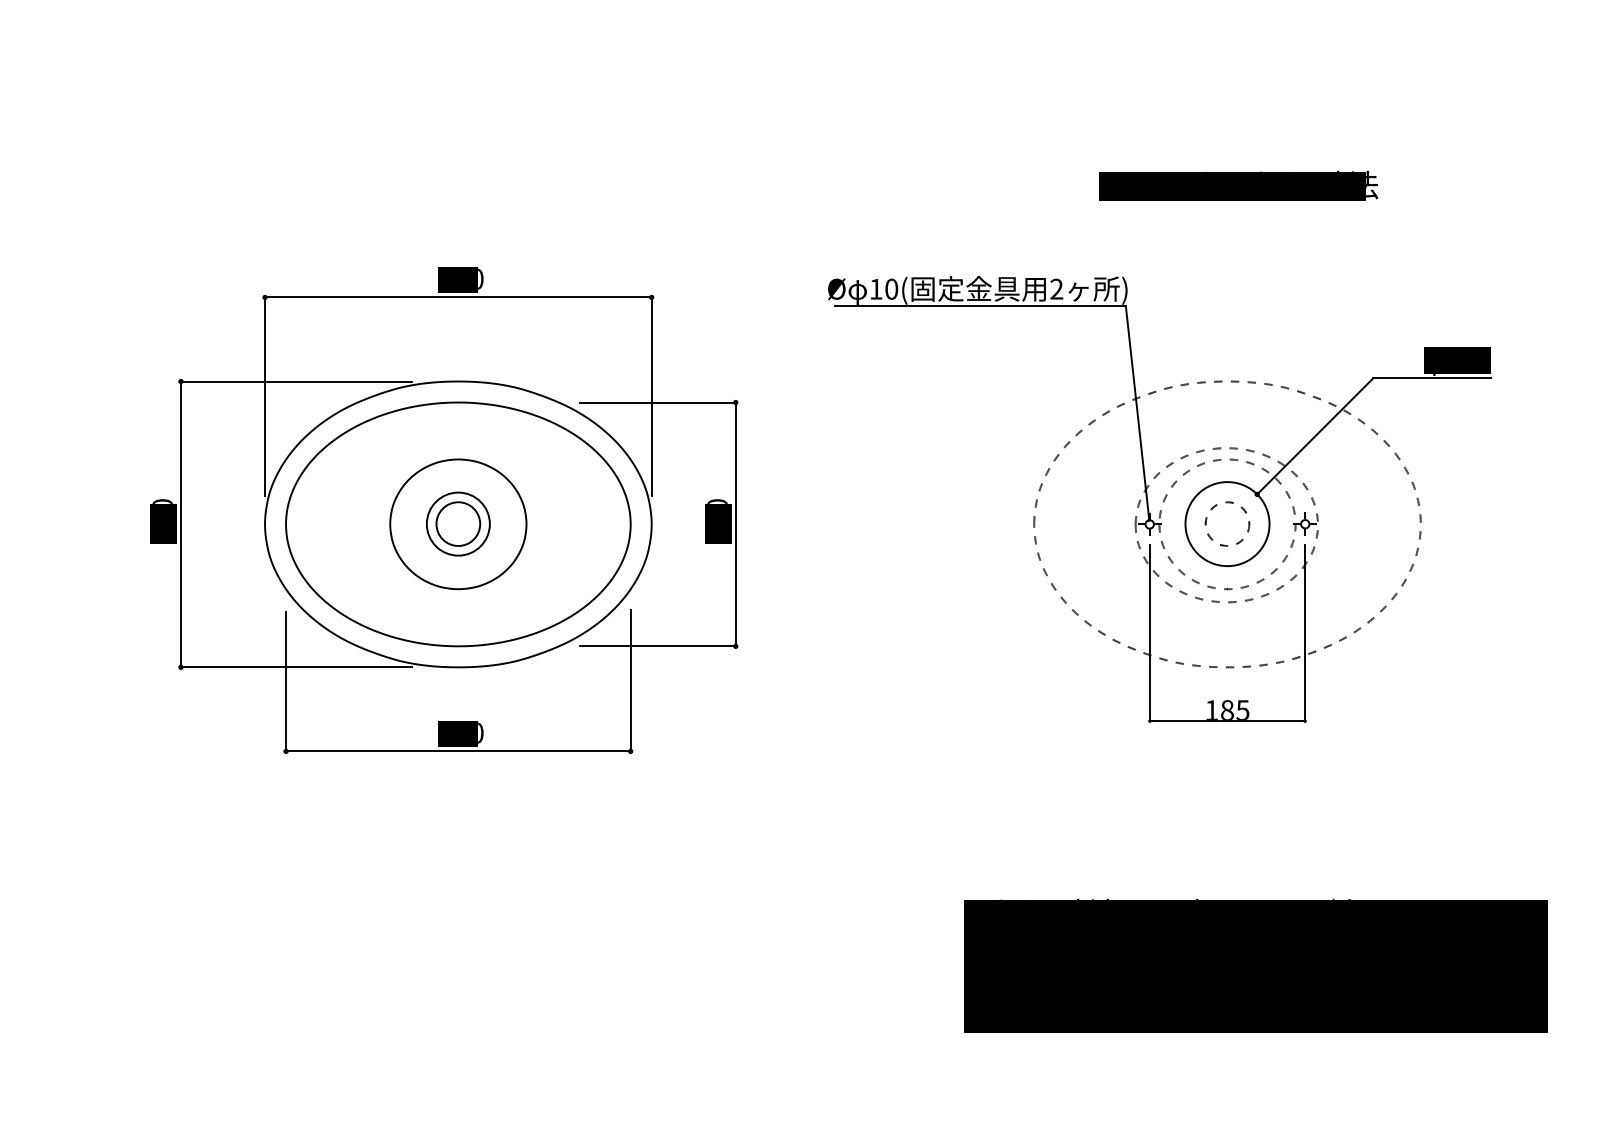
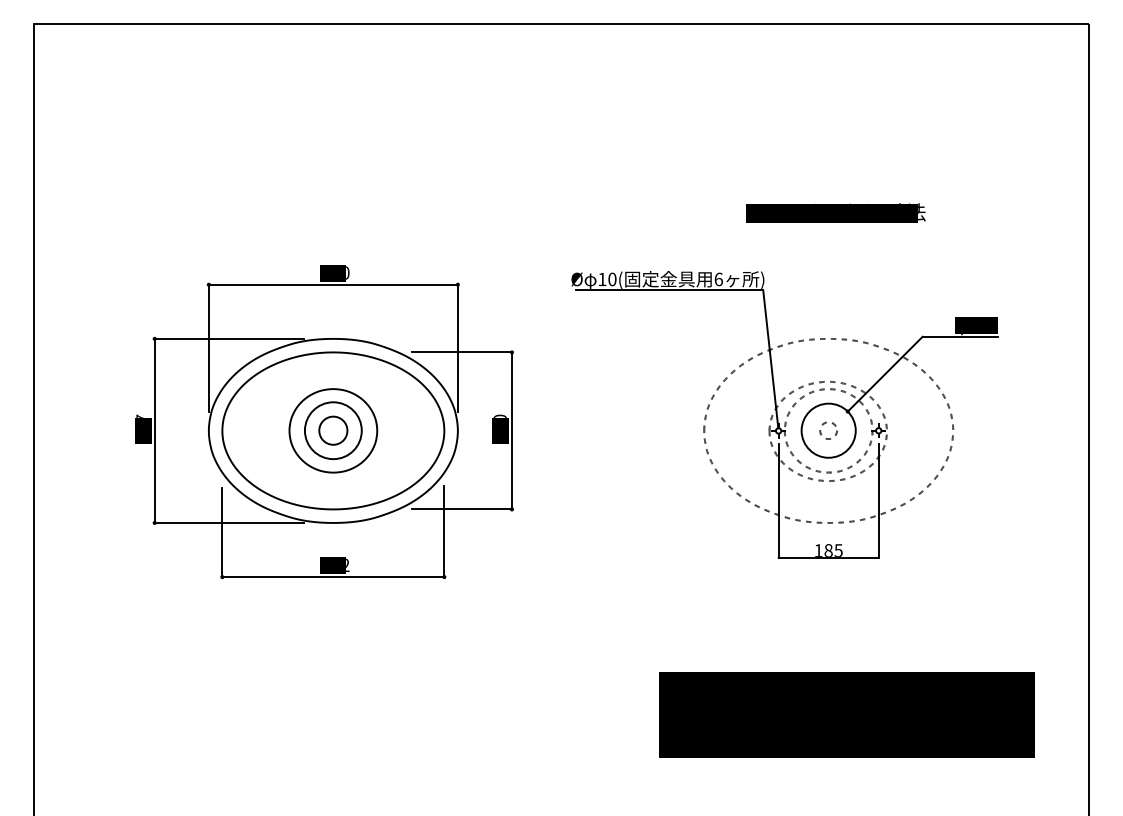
text: (1056, 289) -> (718, 279), 2 -> 6
text: (161, 500) -> (142, 415), 340 -> 207
circle: (458, 523) -> (333, 430), size x1.4
circle: (1227, 523) -> (828, 430), size x0.6
text: (480, 733) -> (347, 565), 410 -> 412

